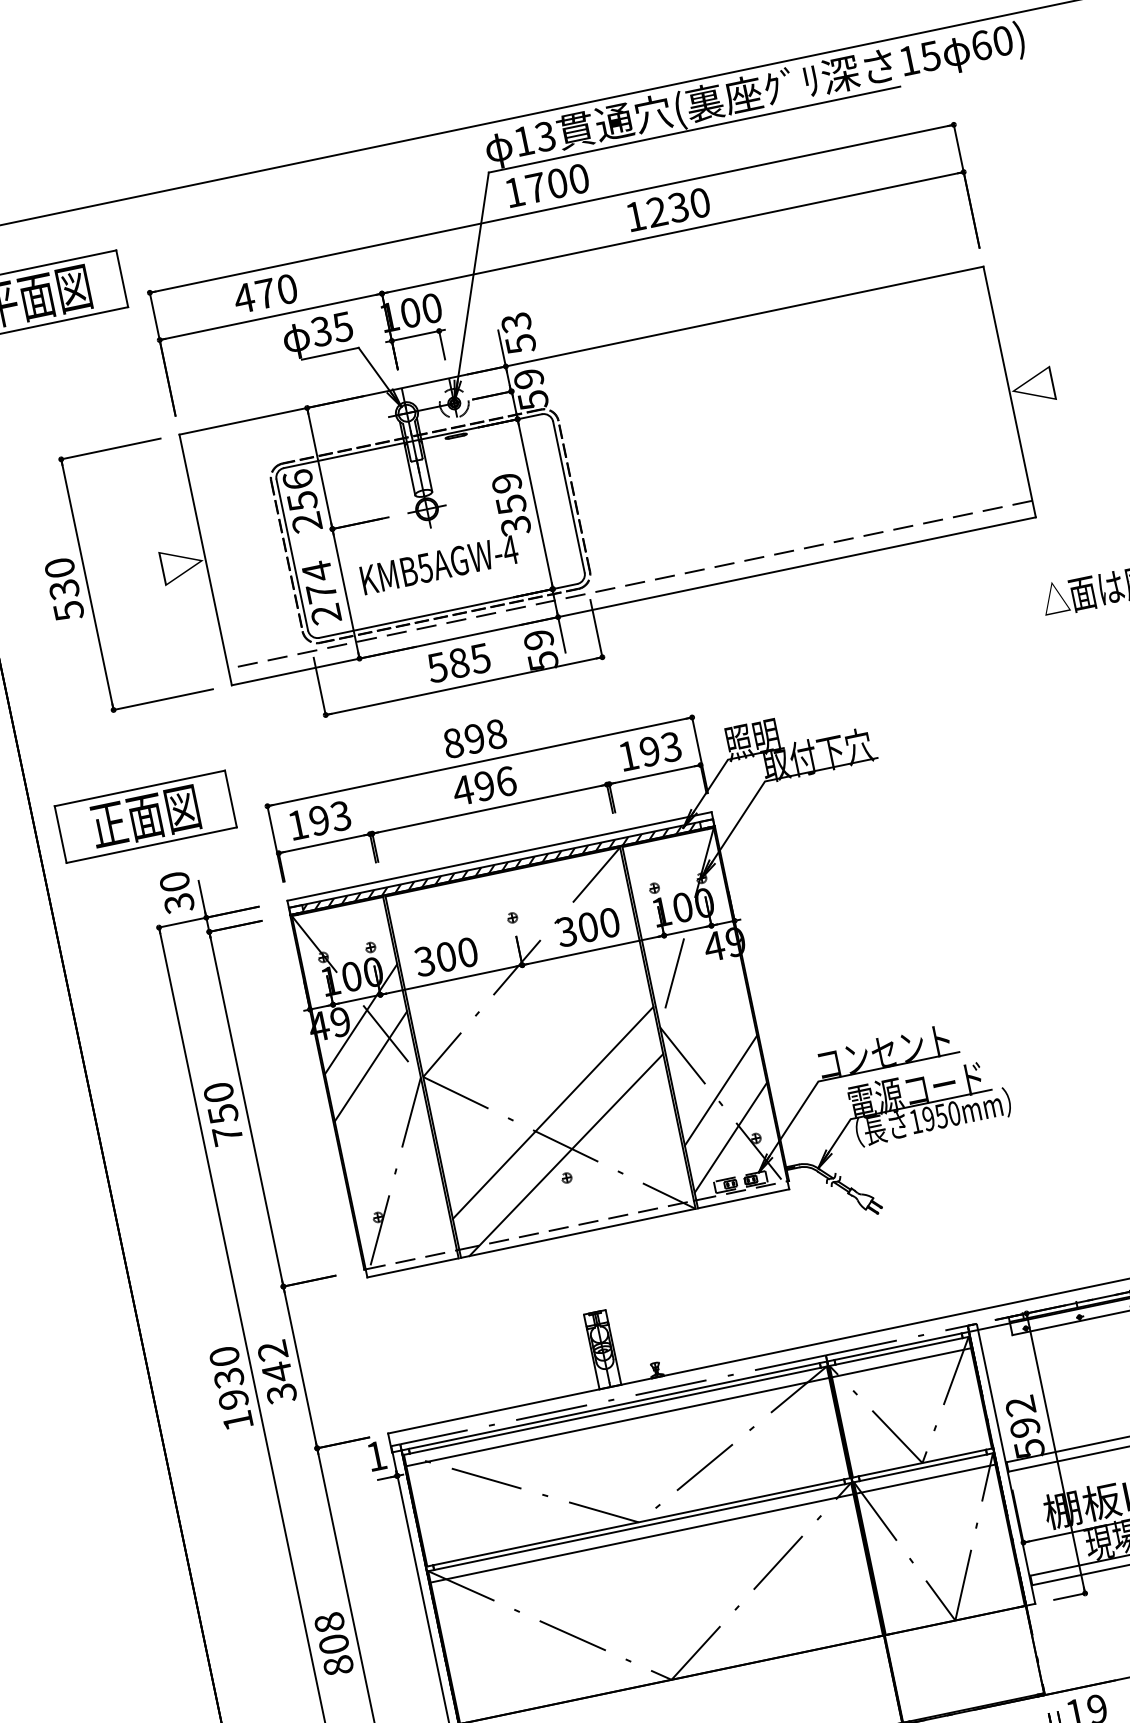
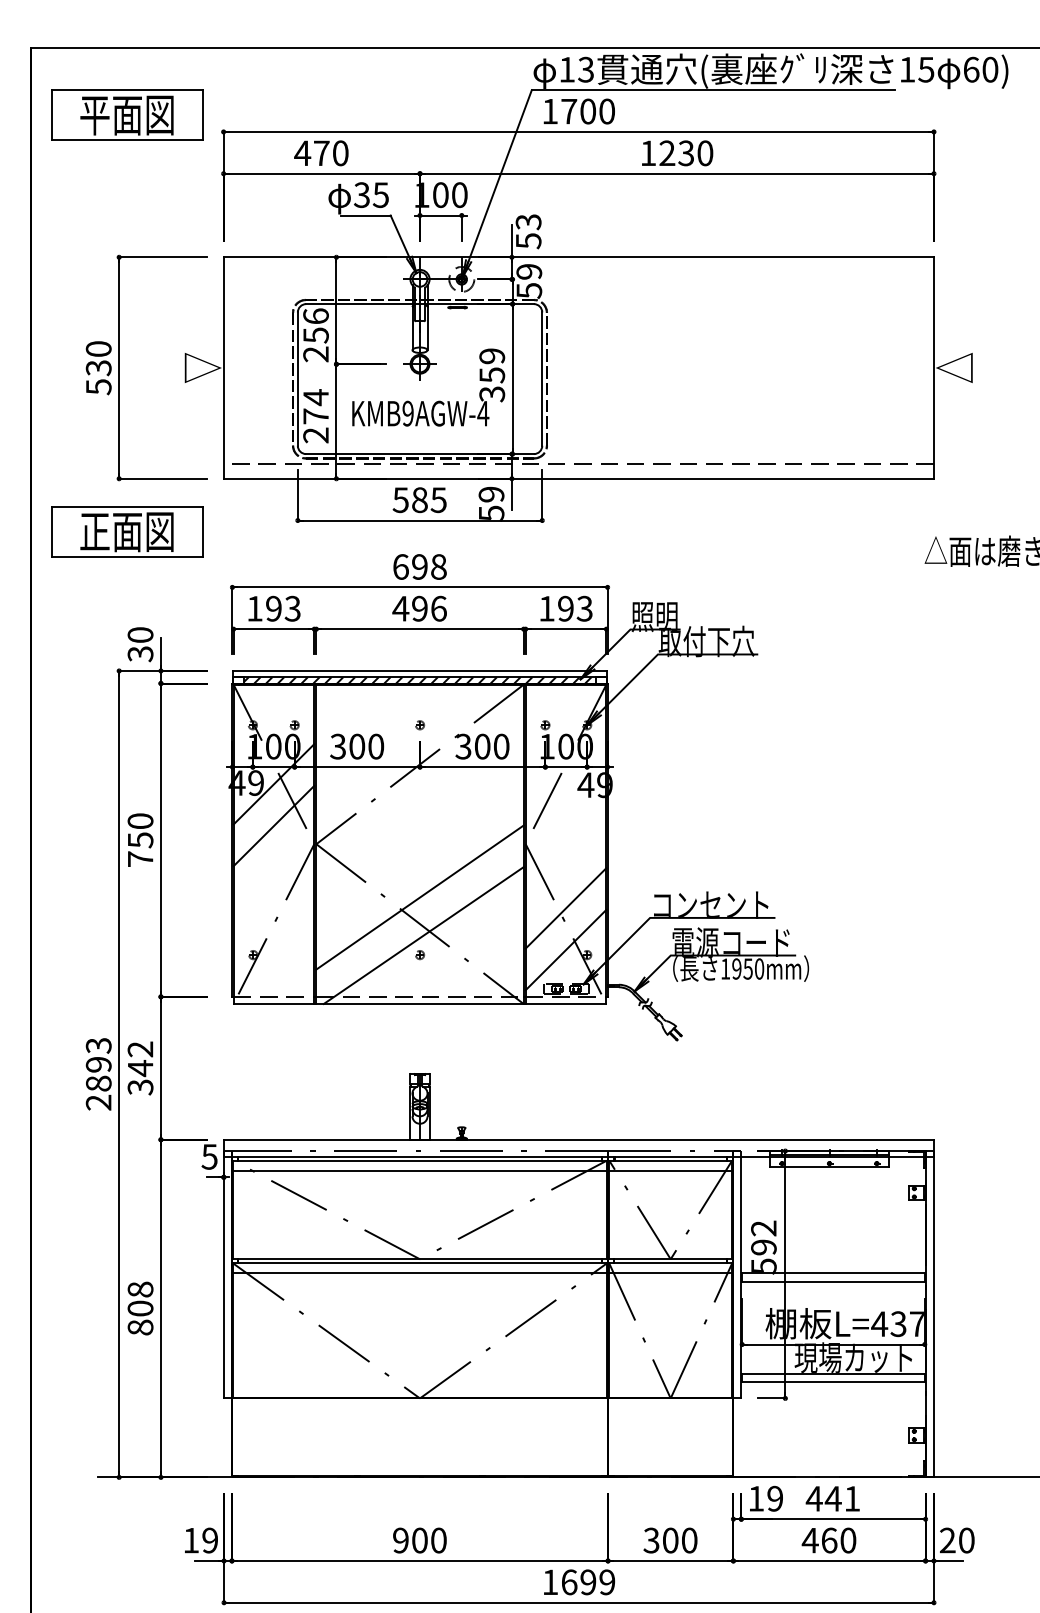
text: (424, 567) -> (407, 413), KMB5AGW-4 -> KMB9AGW-4
text: (452, 742) -> (400, 566), 898 -> 698
part: (145, 816) -> (127, 531), moved
text: (231, 1389) -> (98, 1074), 1930 -> 2893
text: (376, 1455) -> (209, 1156), 1 -> 5

